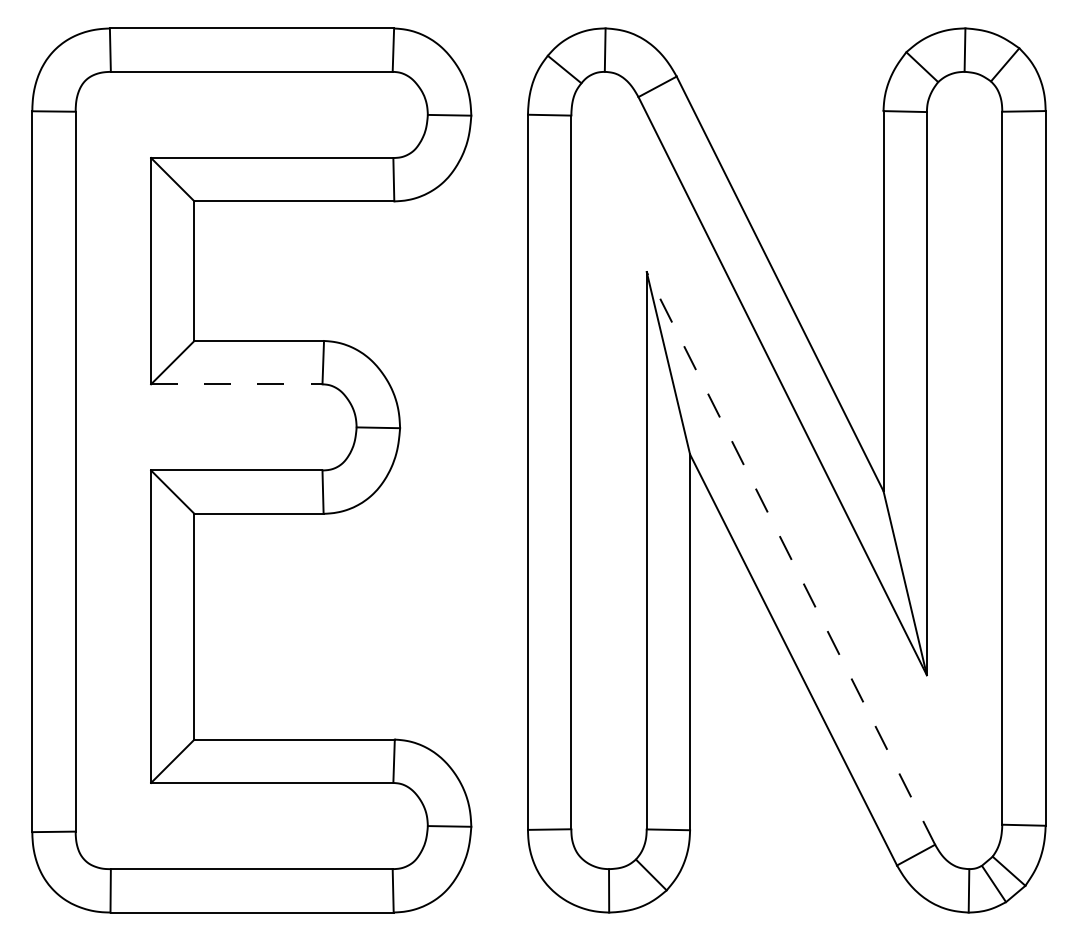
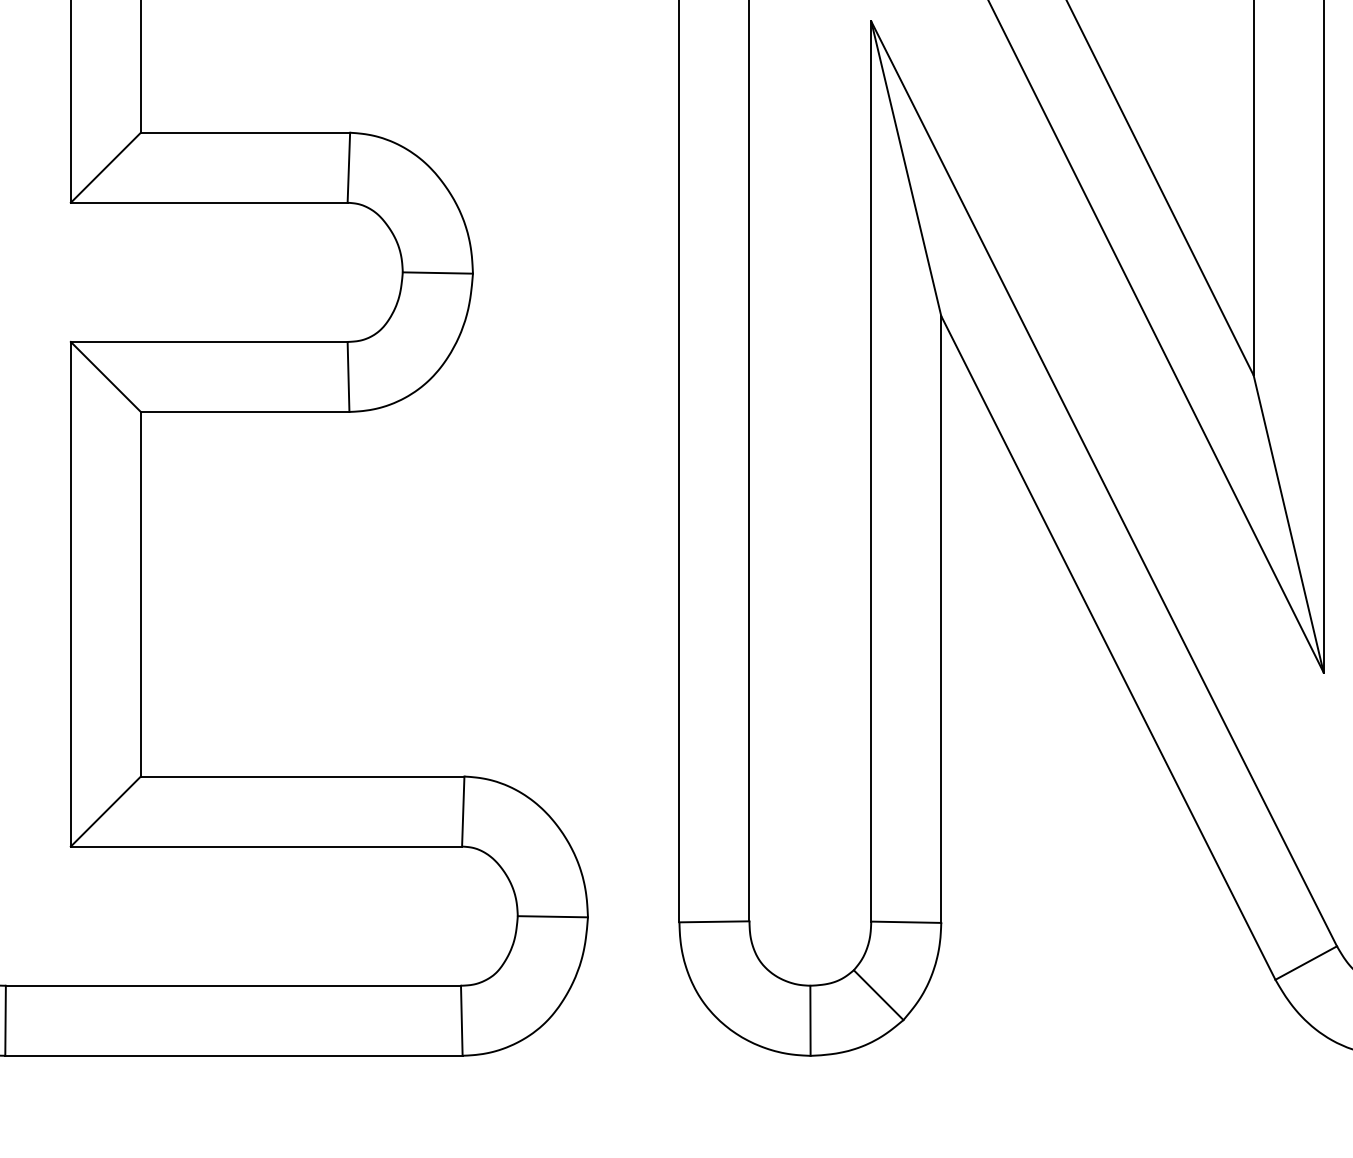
line: (236, 384) -> (208, 203), dashed -> solid
line: (790, 558) -> (1103, 484), dashed -> solid

